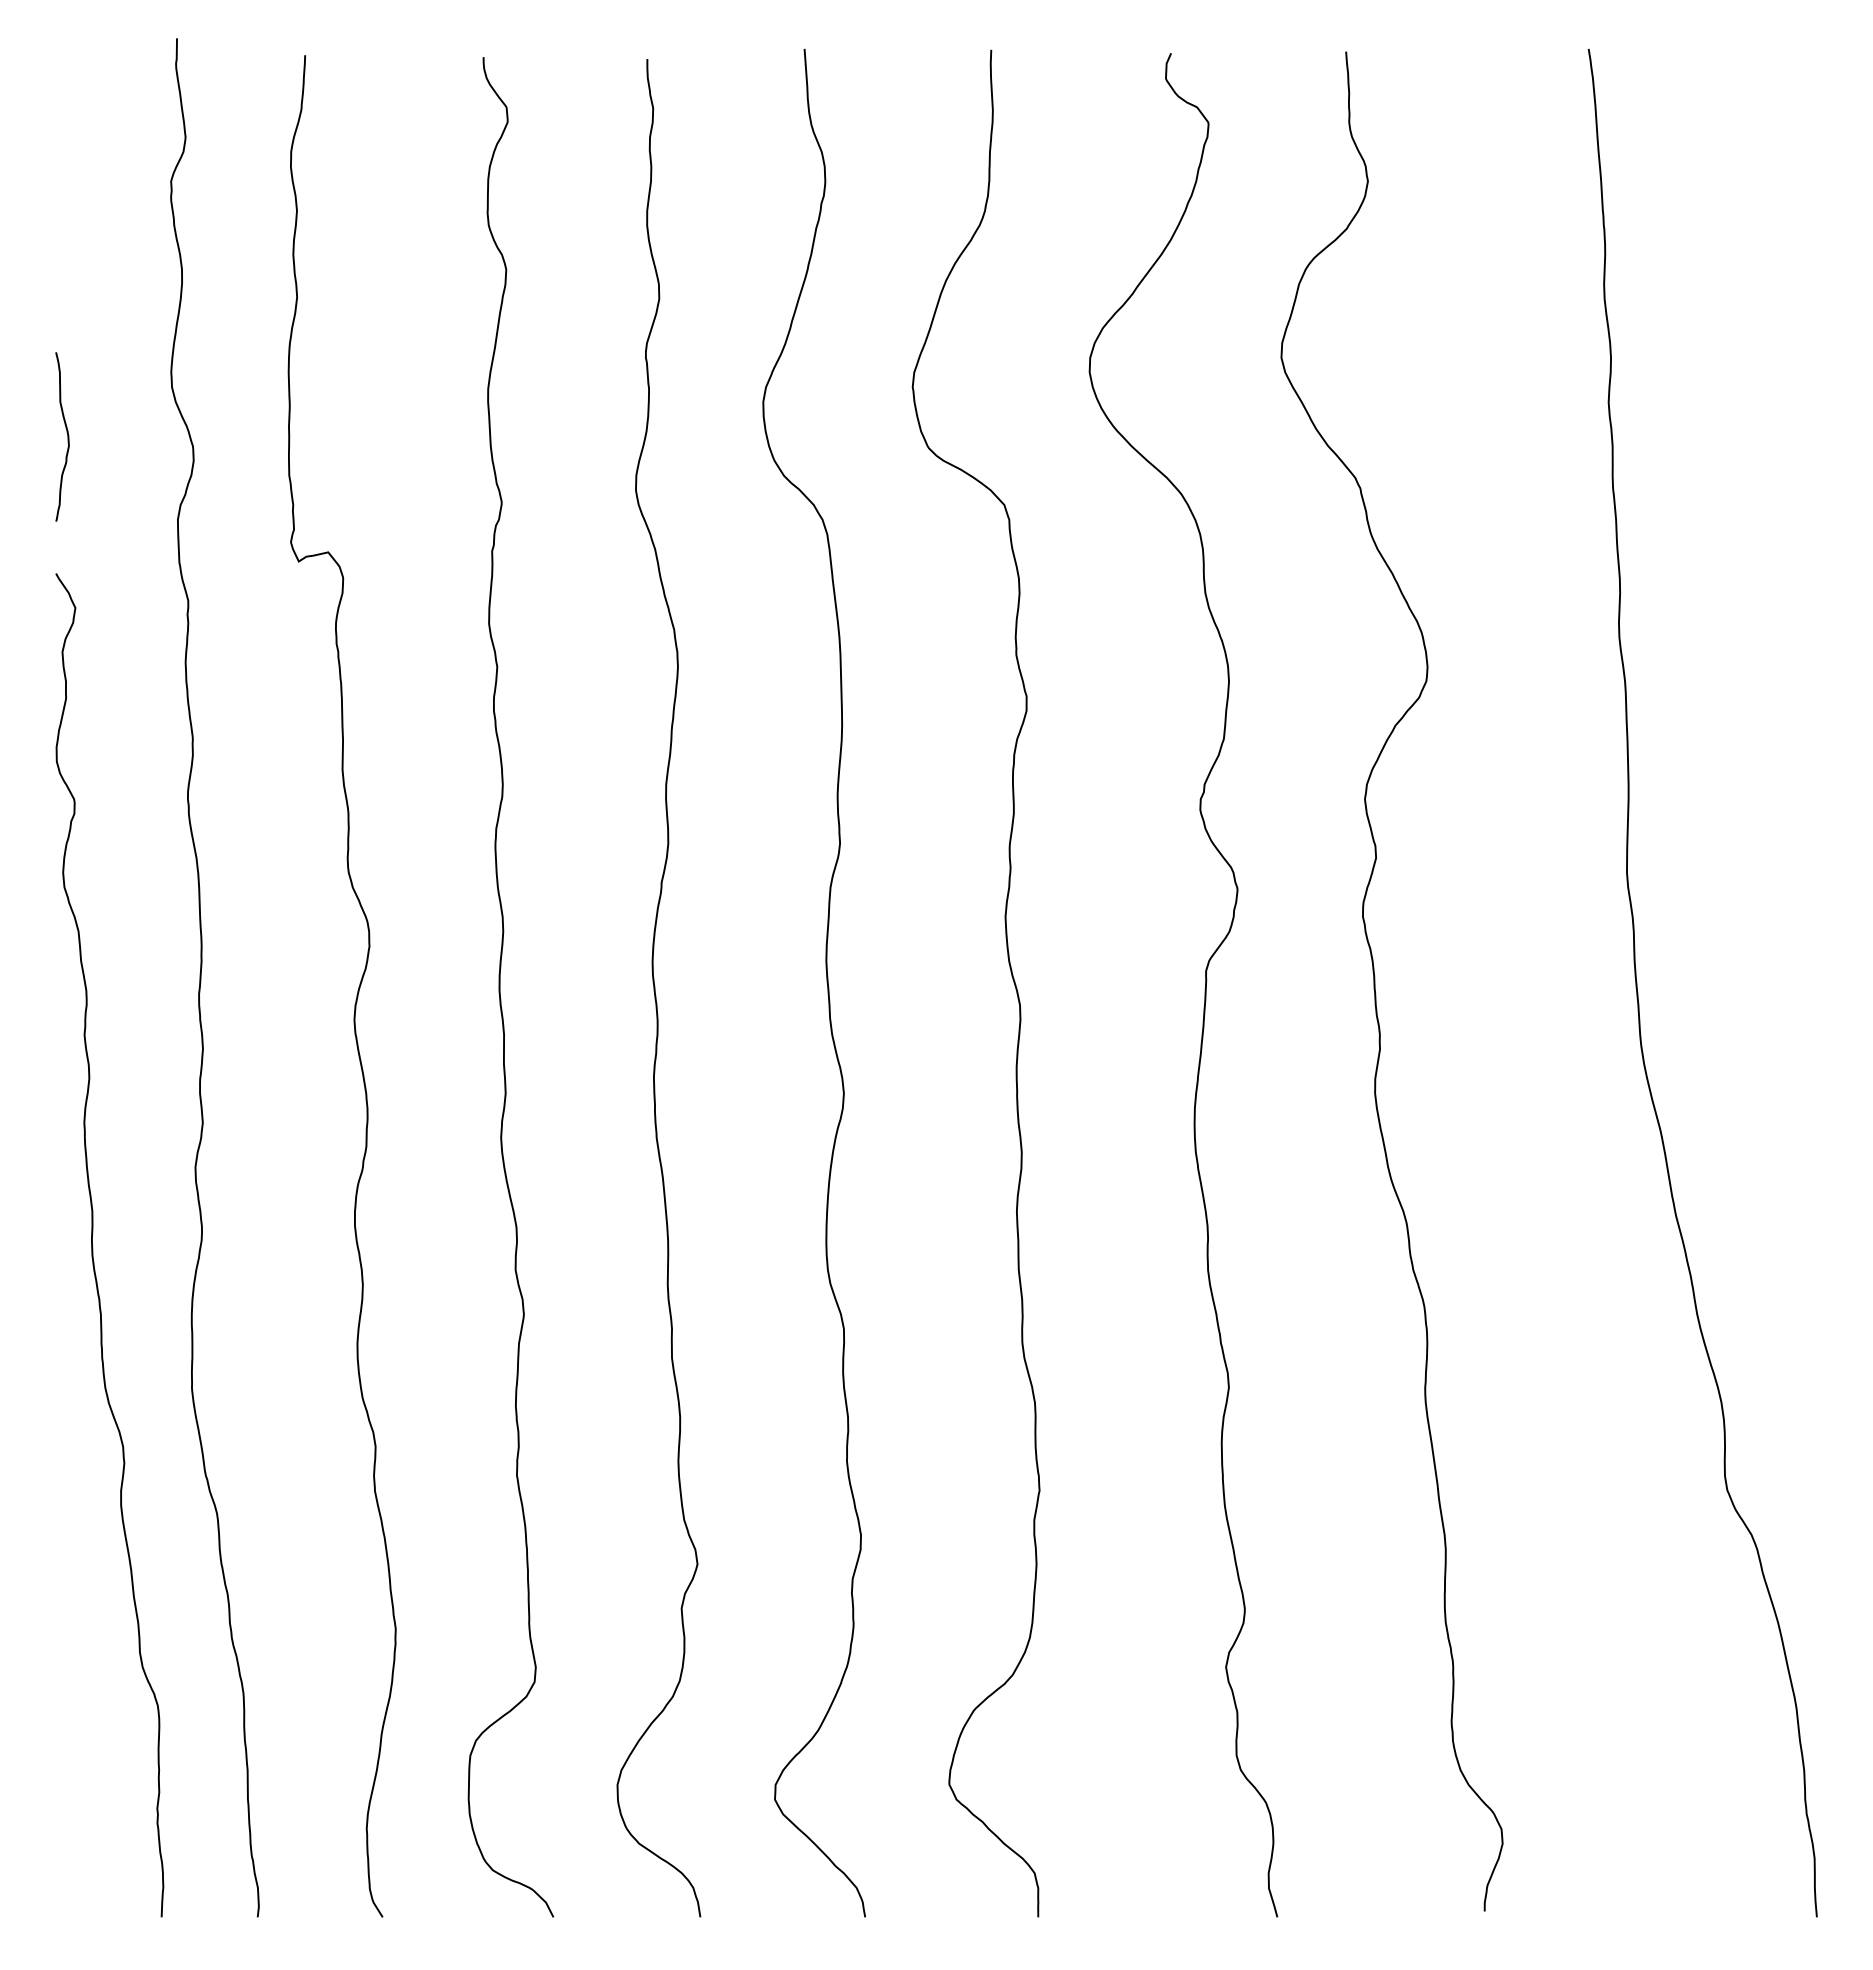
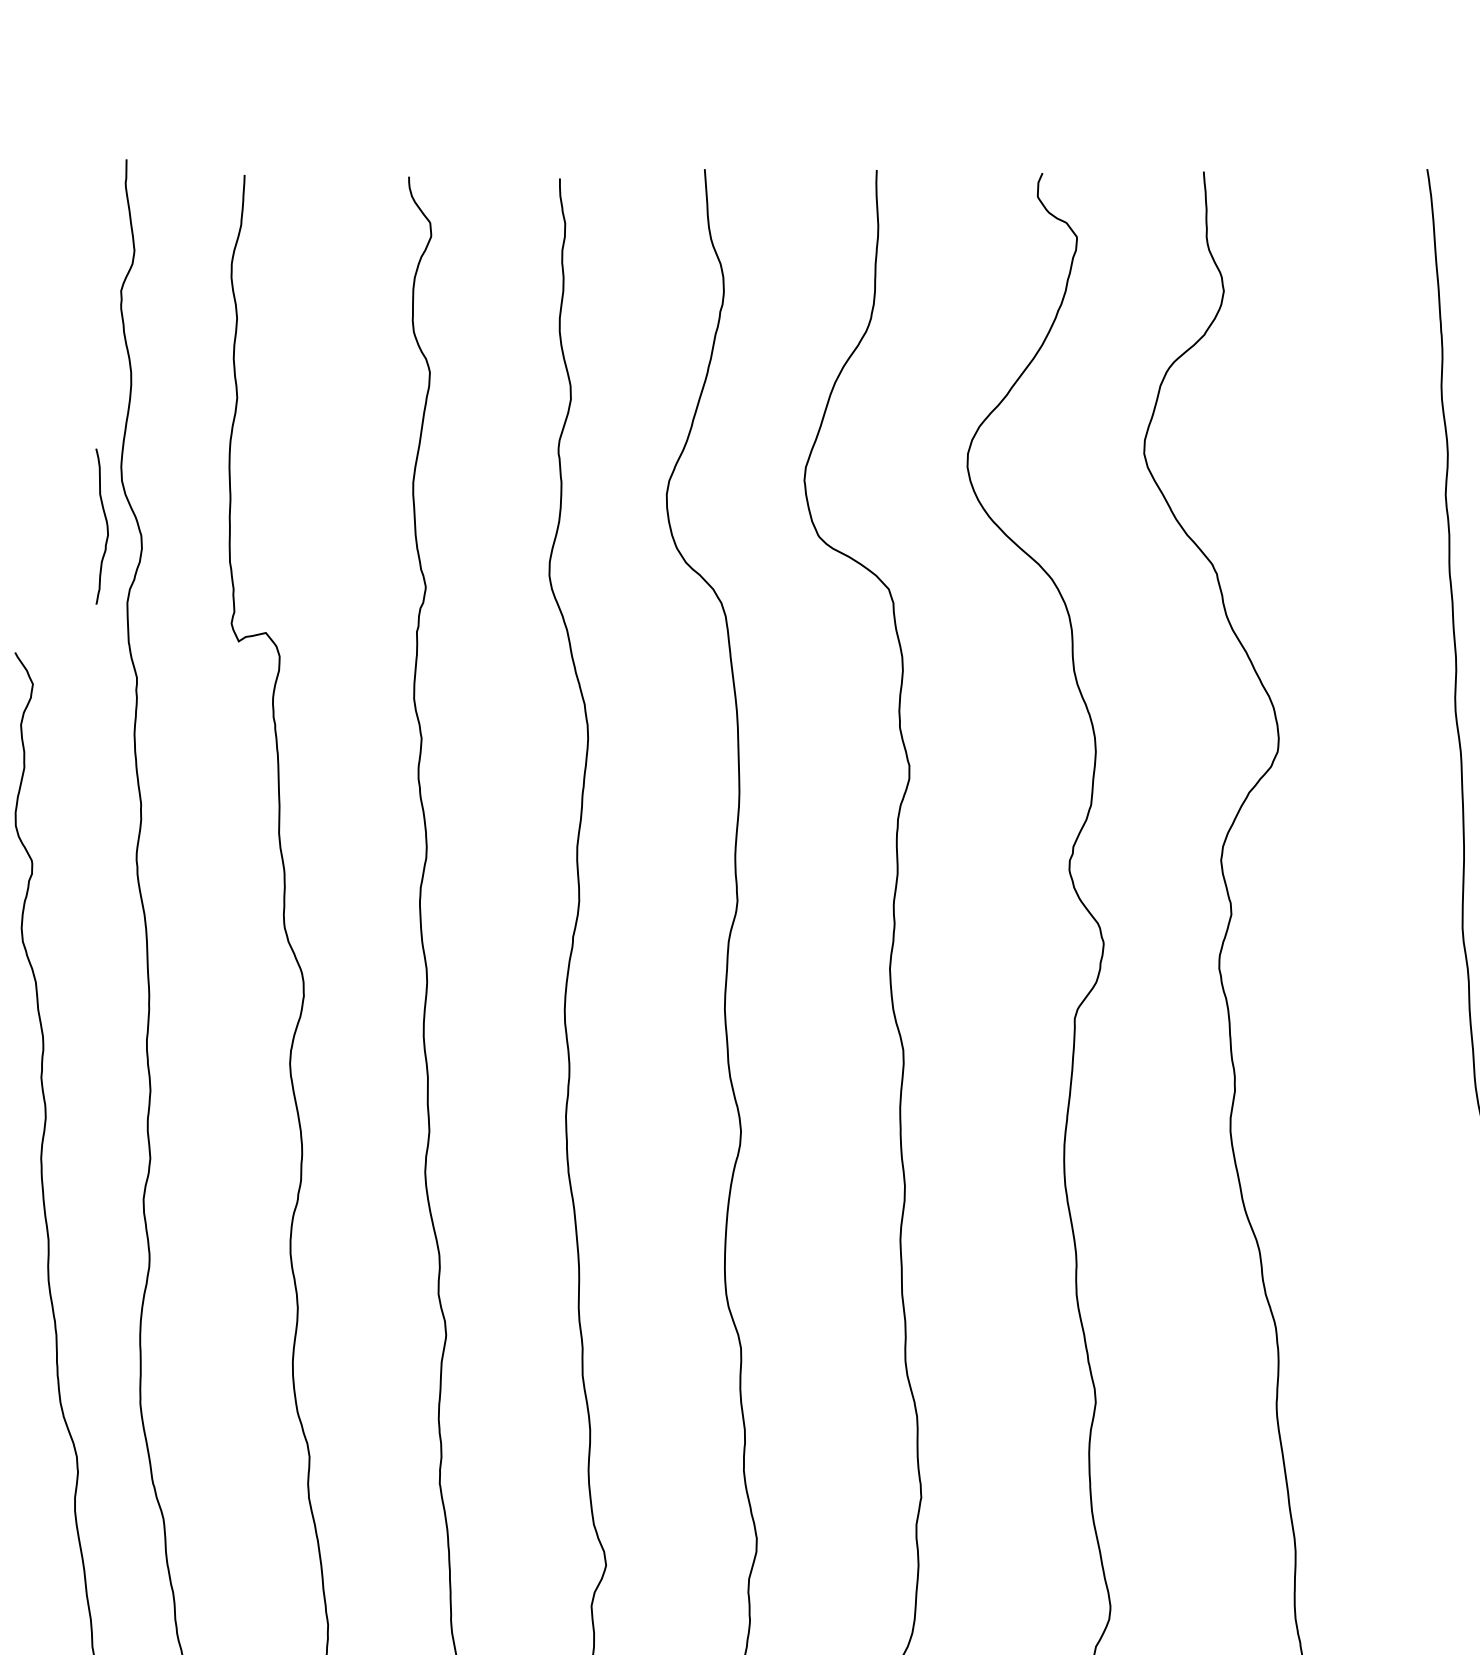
curve: (67, 436) -> (106, 526), moved

